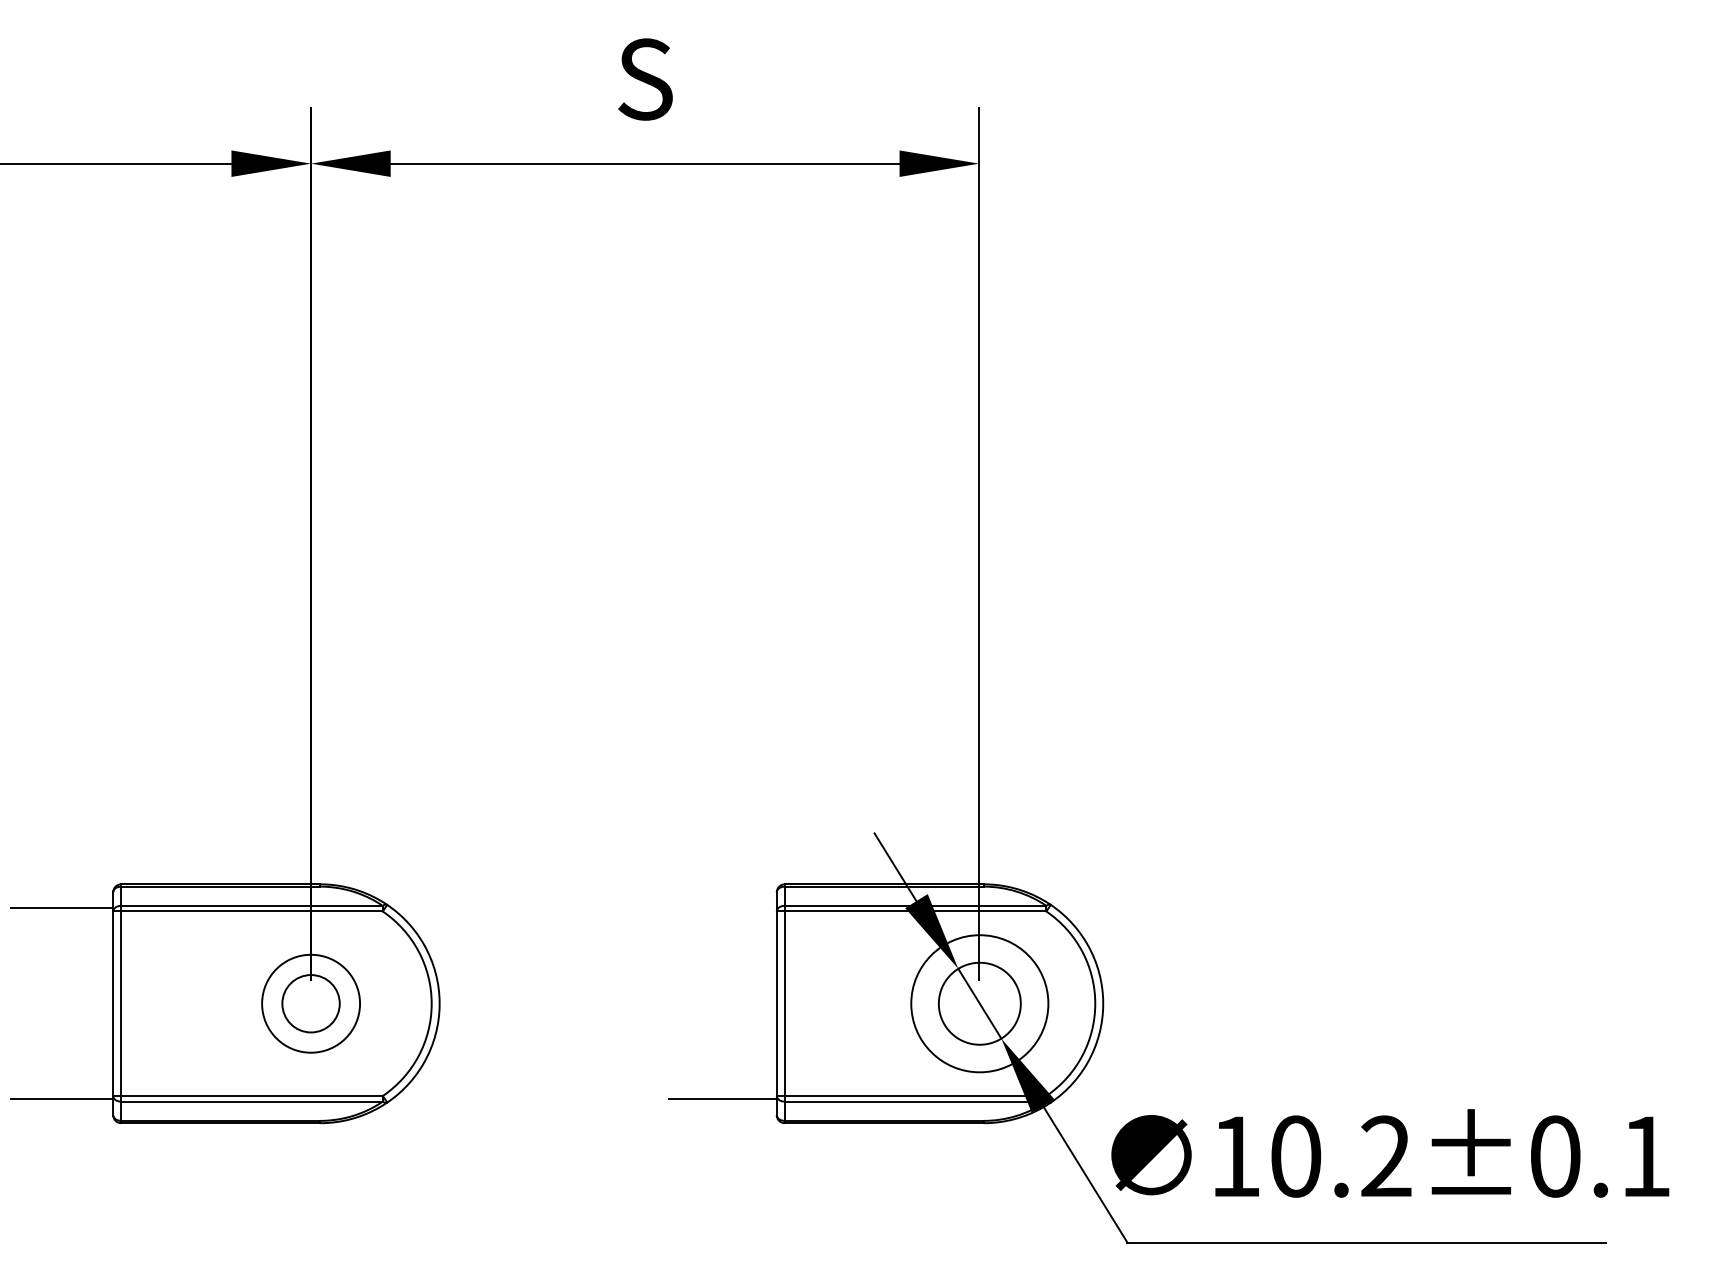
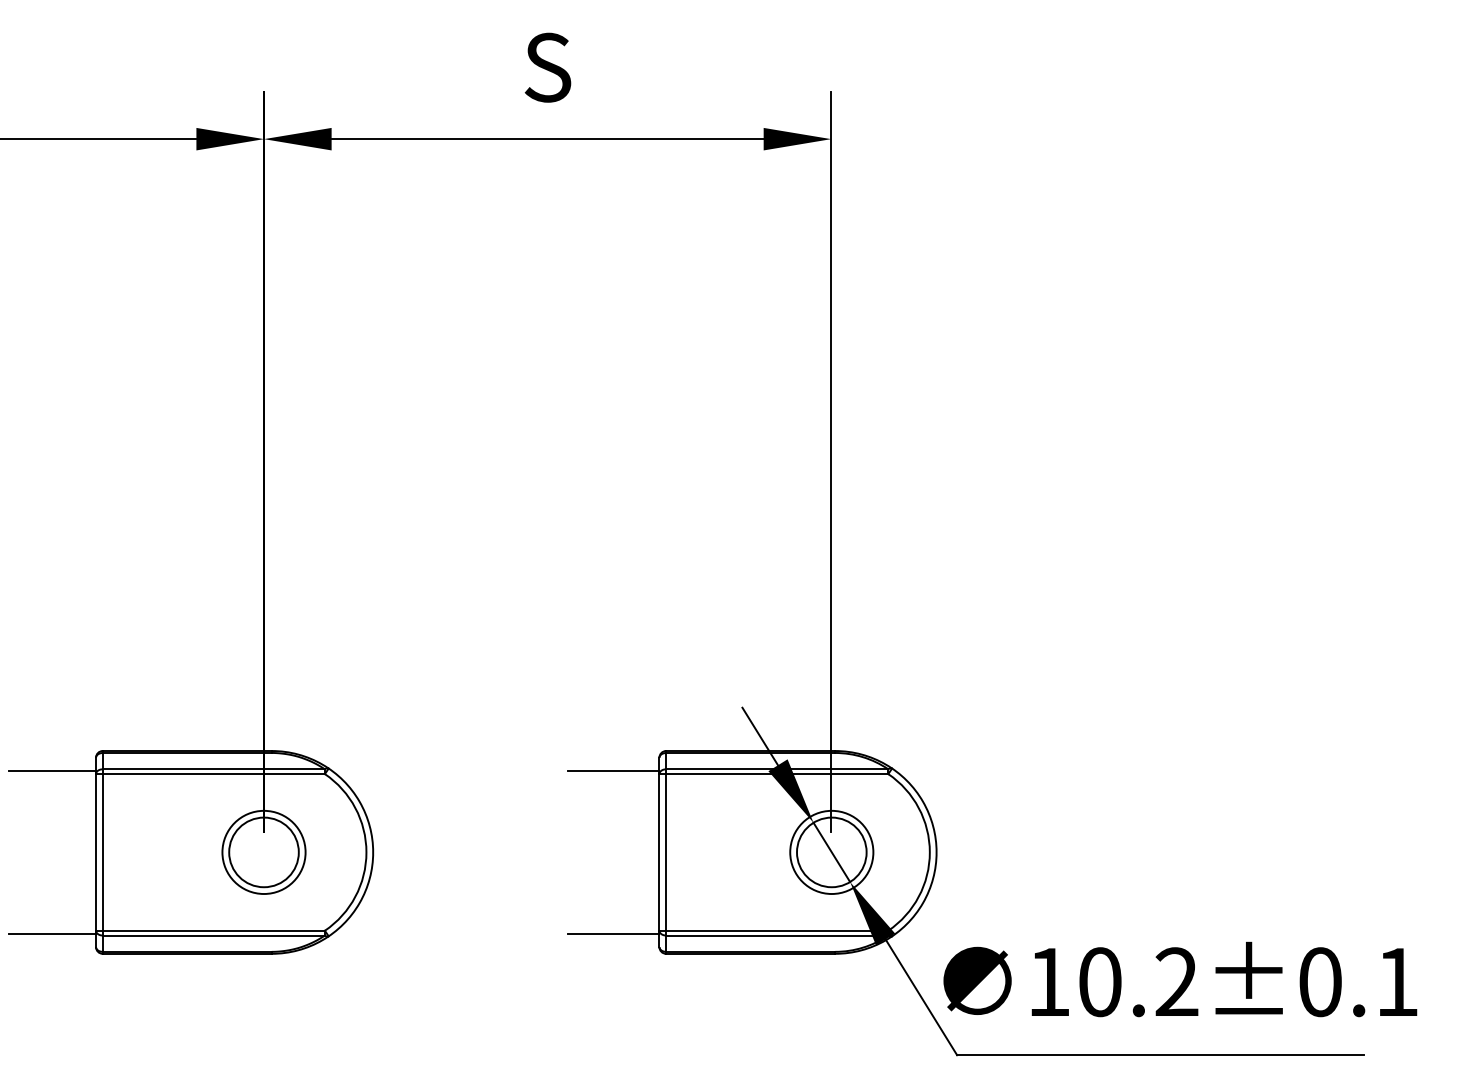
line: (722, 908) -> (613, 771), added
circle: (310, 1003) -> (263, 852), size x1.43
circle: (979, 1003) -> (831, 852), size x0.71

